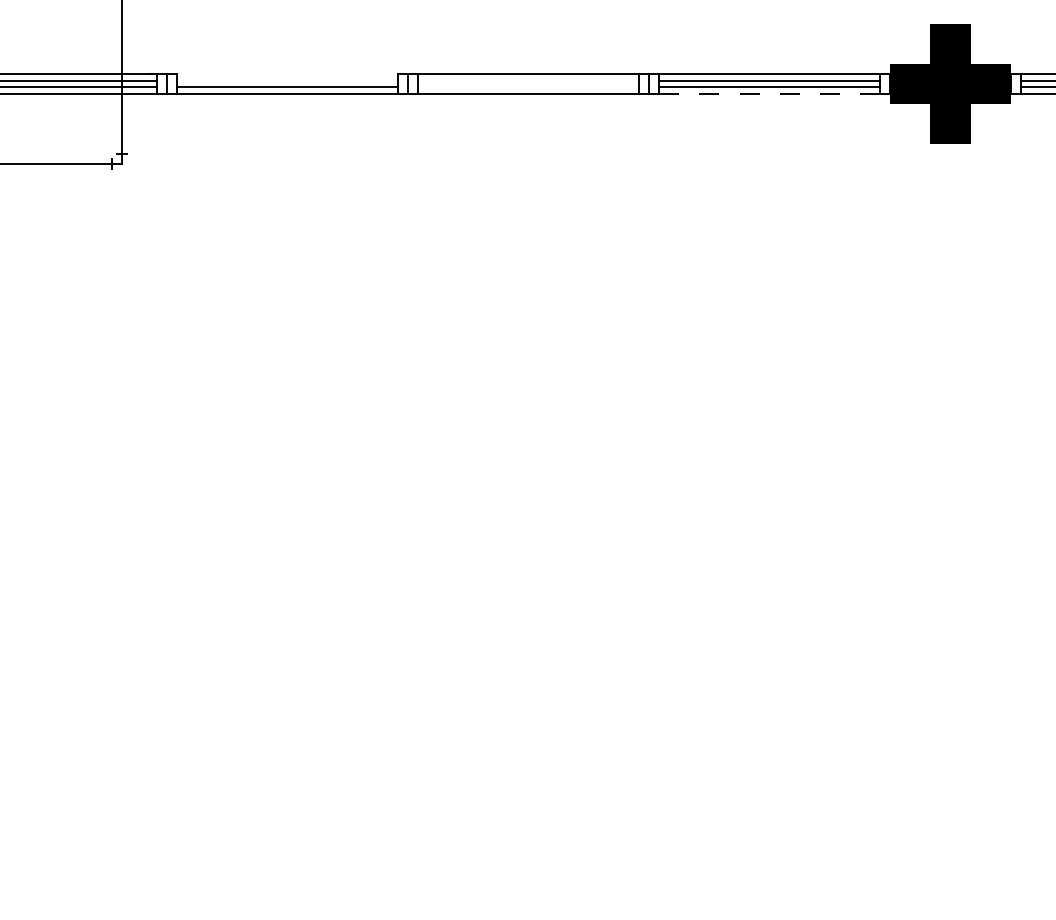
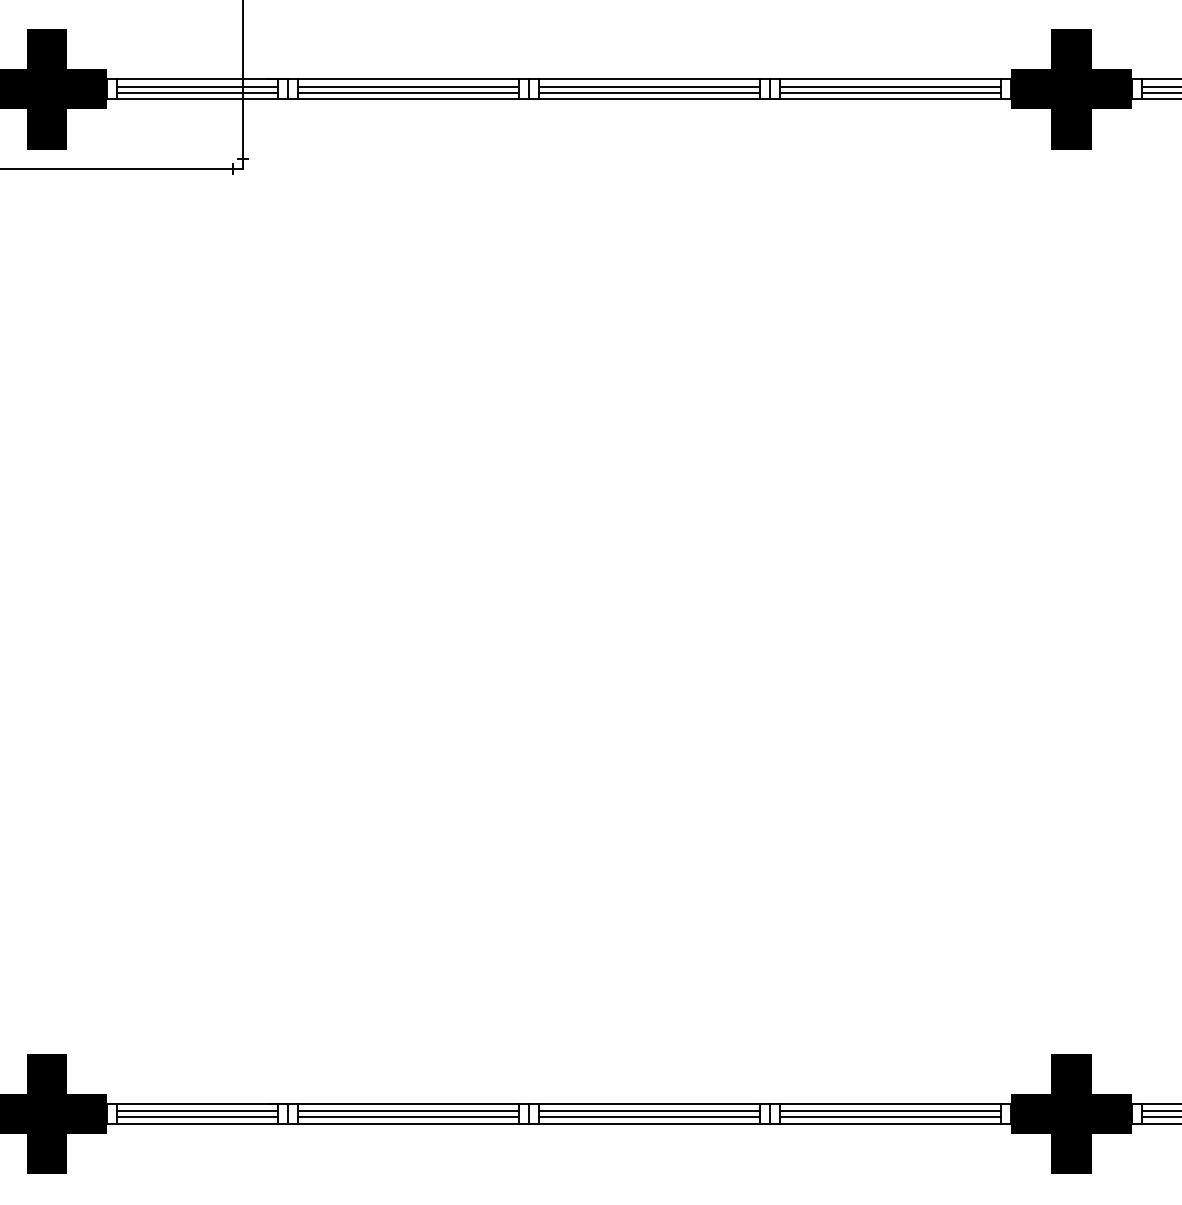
line: (287, 73) -> (408, 79), added
line: (287, 80) -> (408, 86), added
line: (528, 80) -> (649, 86), added
line: (528, 86) -> (649, 92), added
line: (770, 93) -> (891, 99), dashed -> solid

